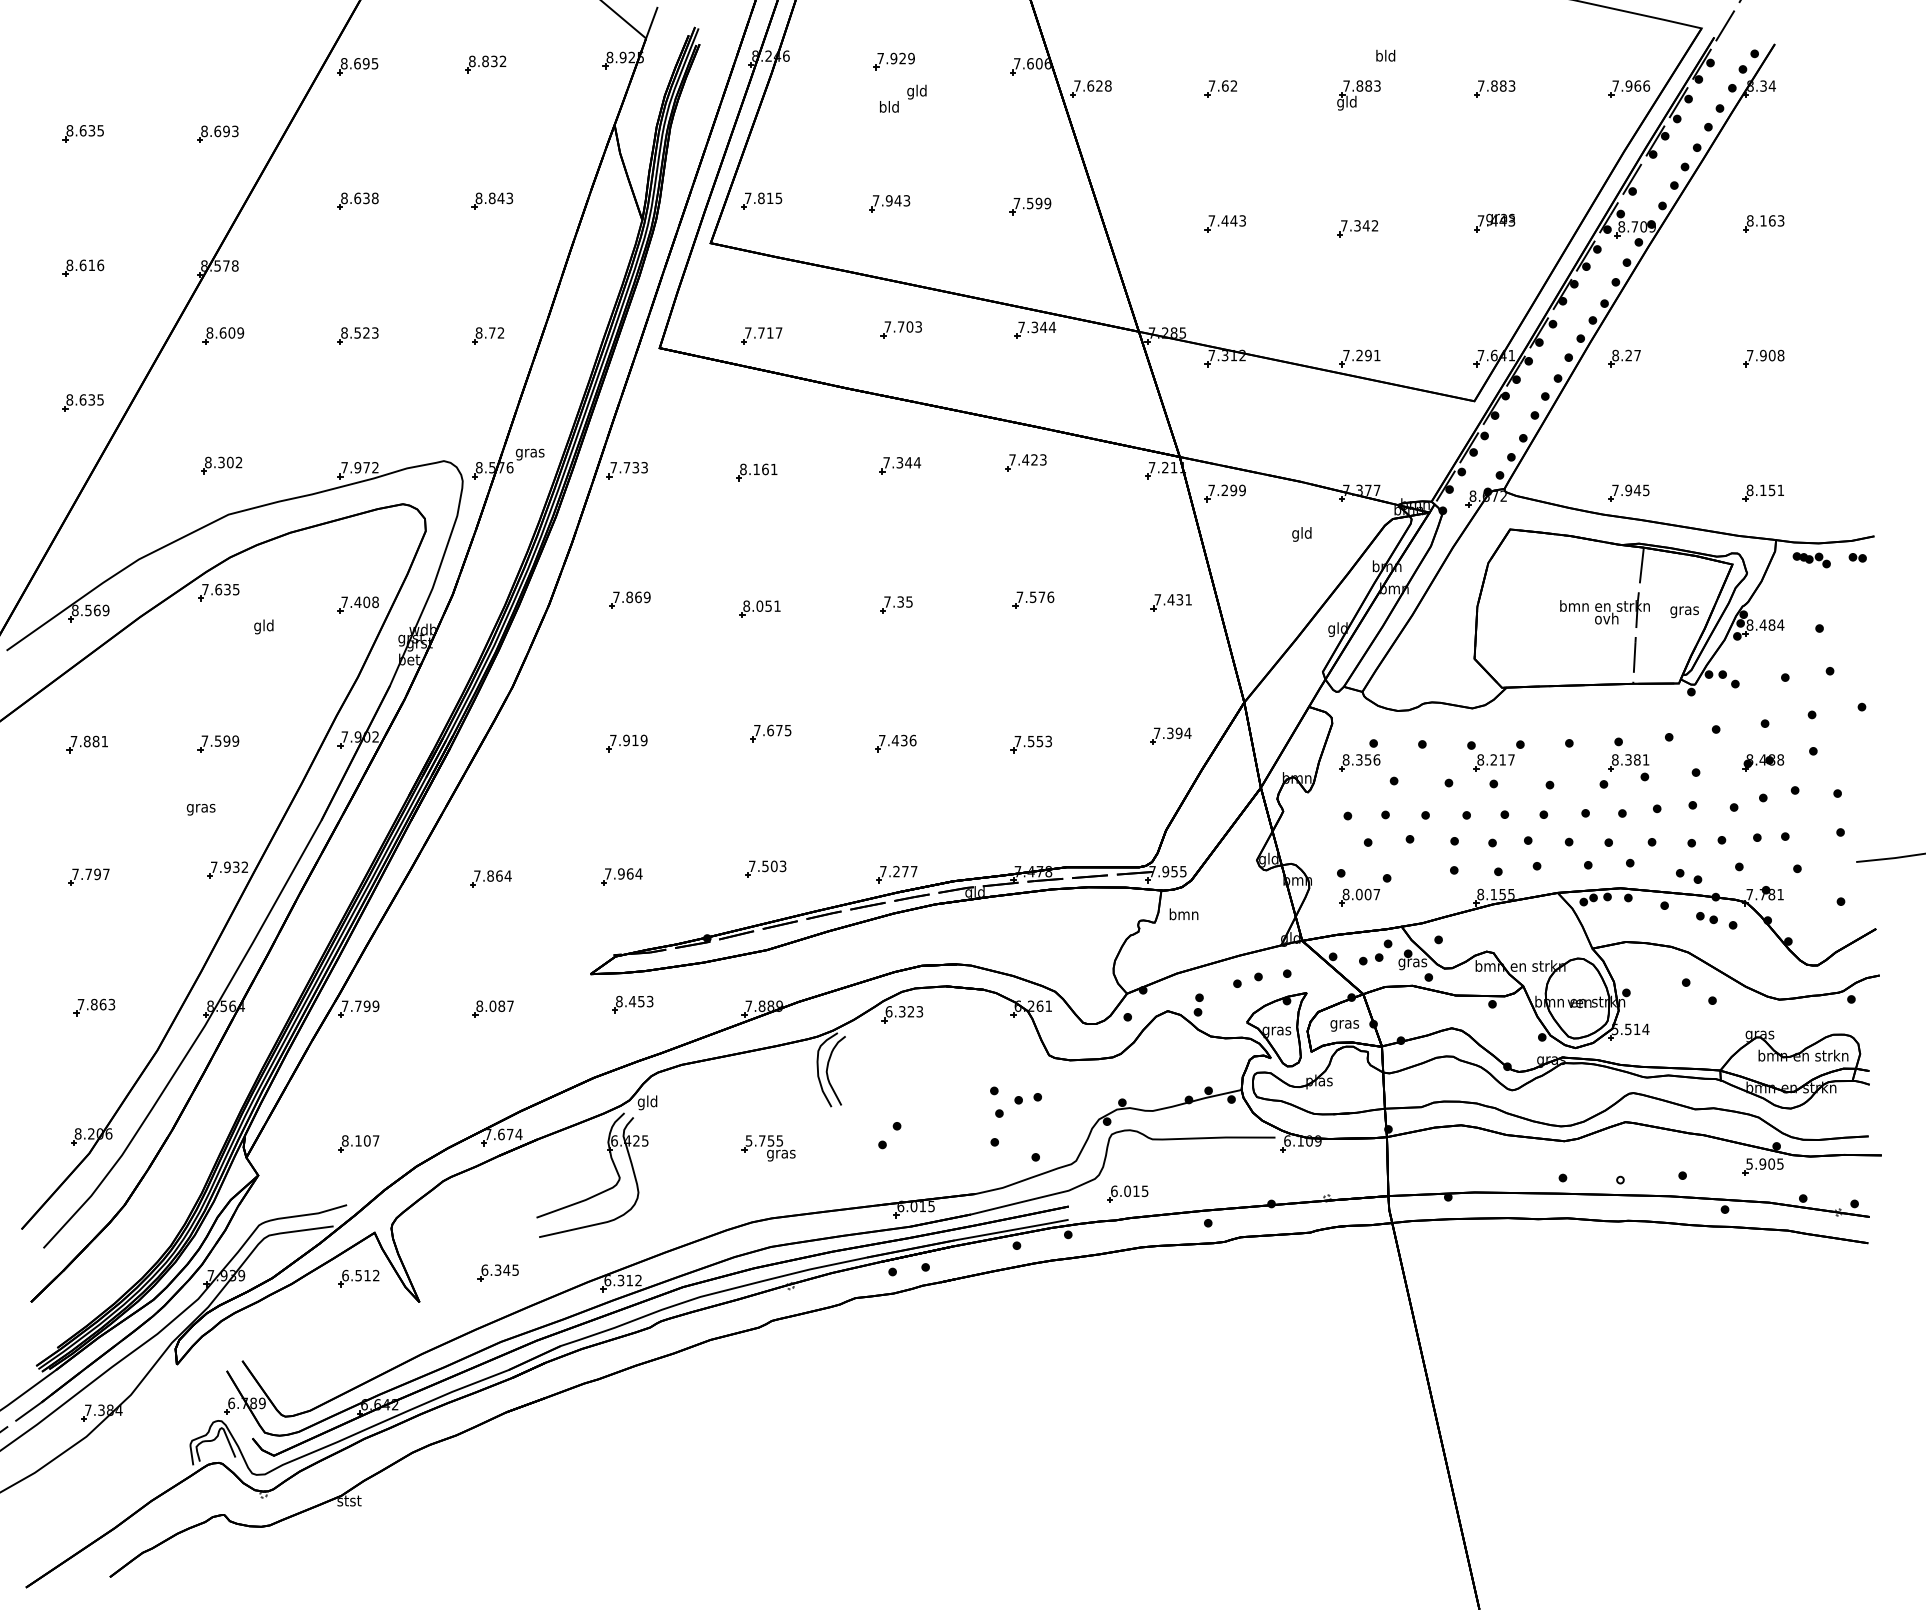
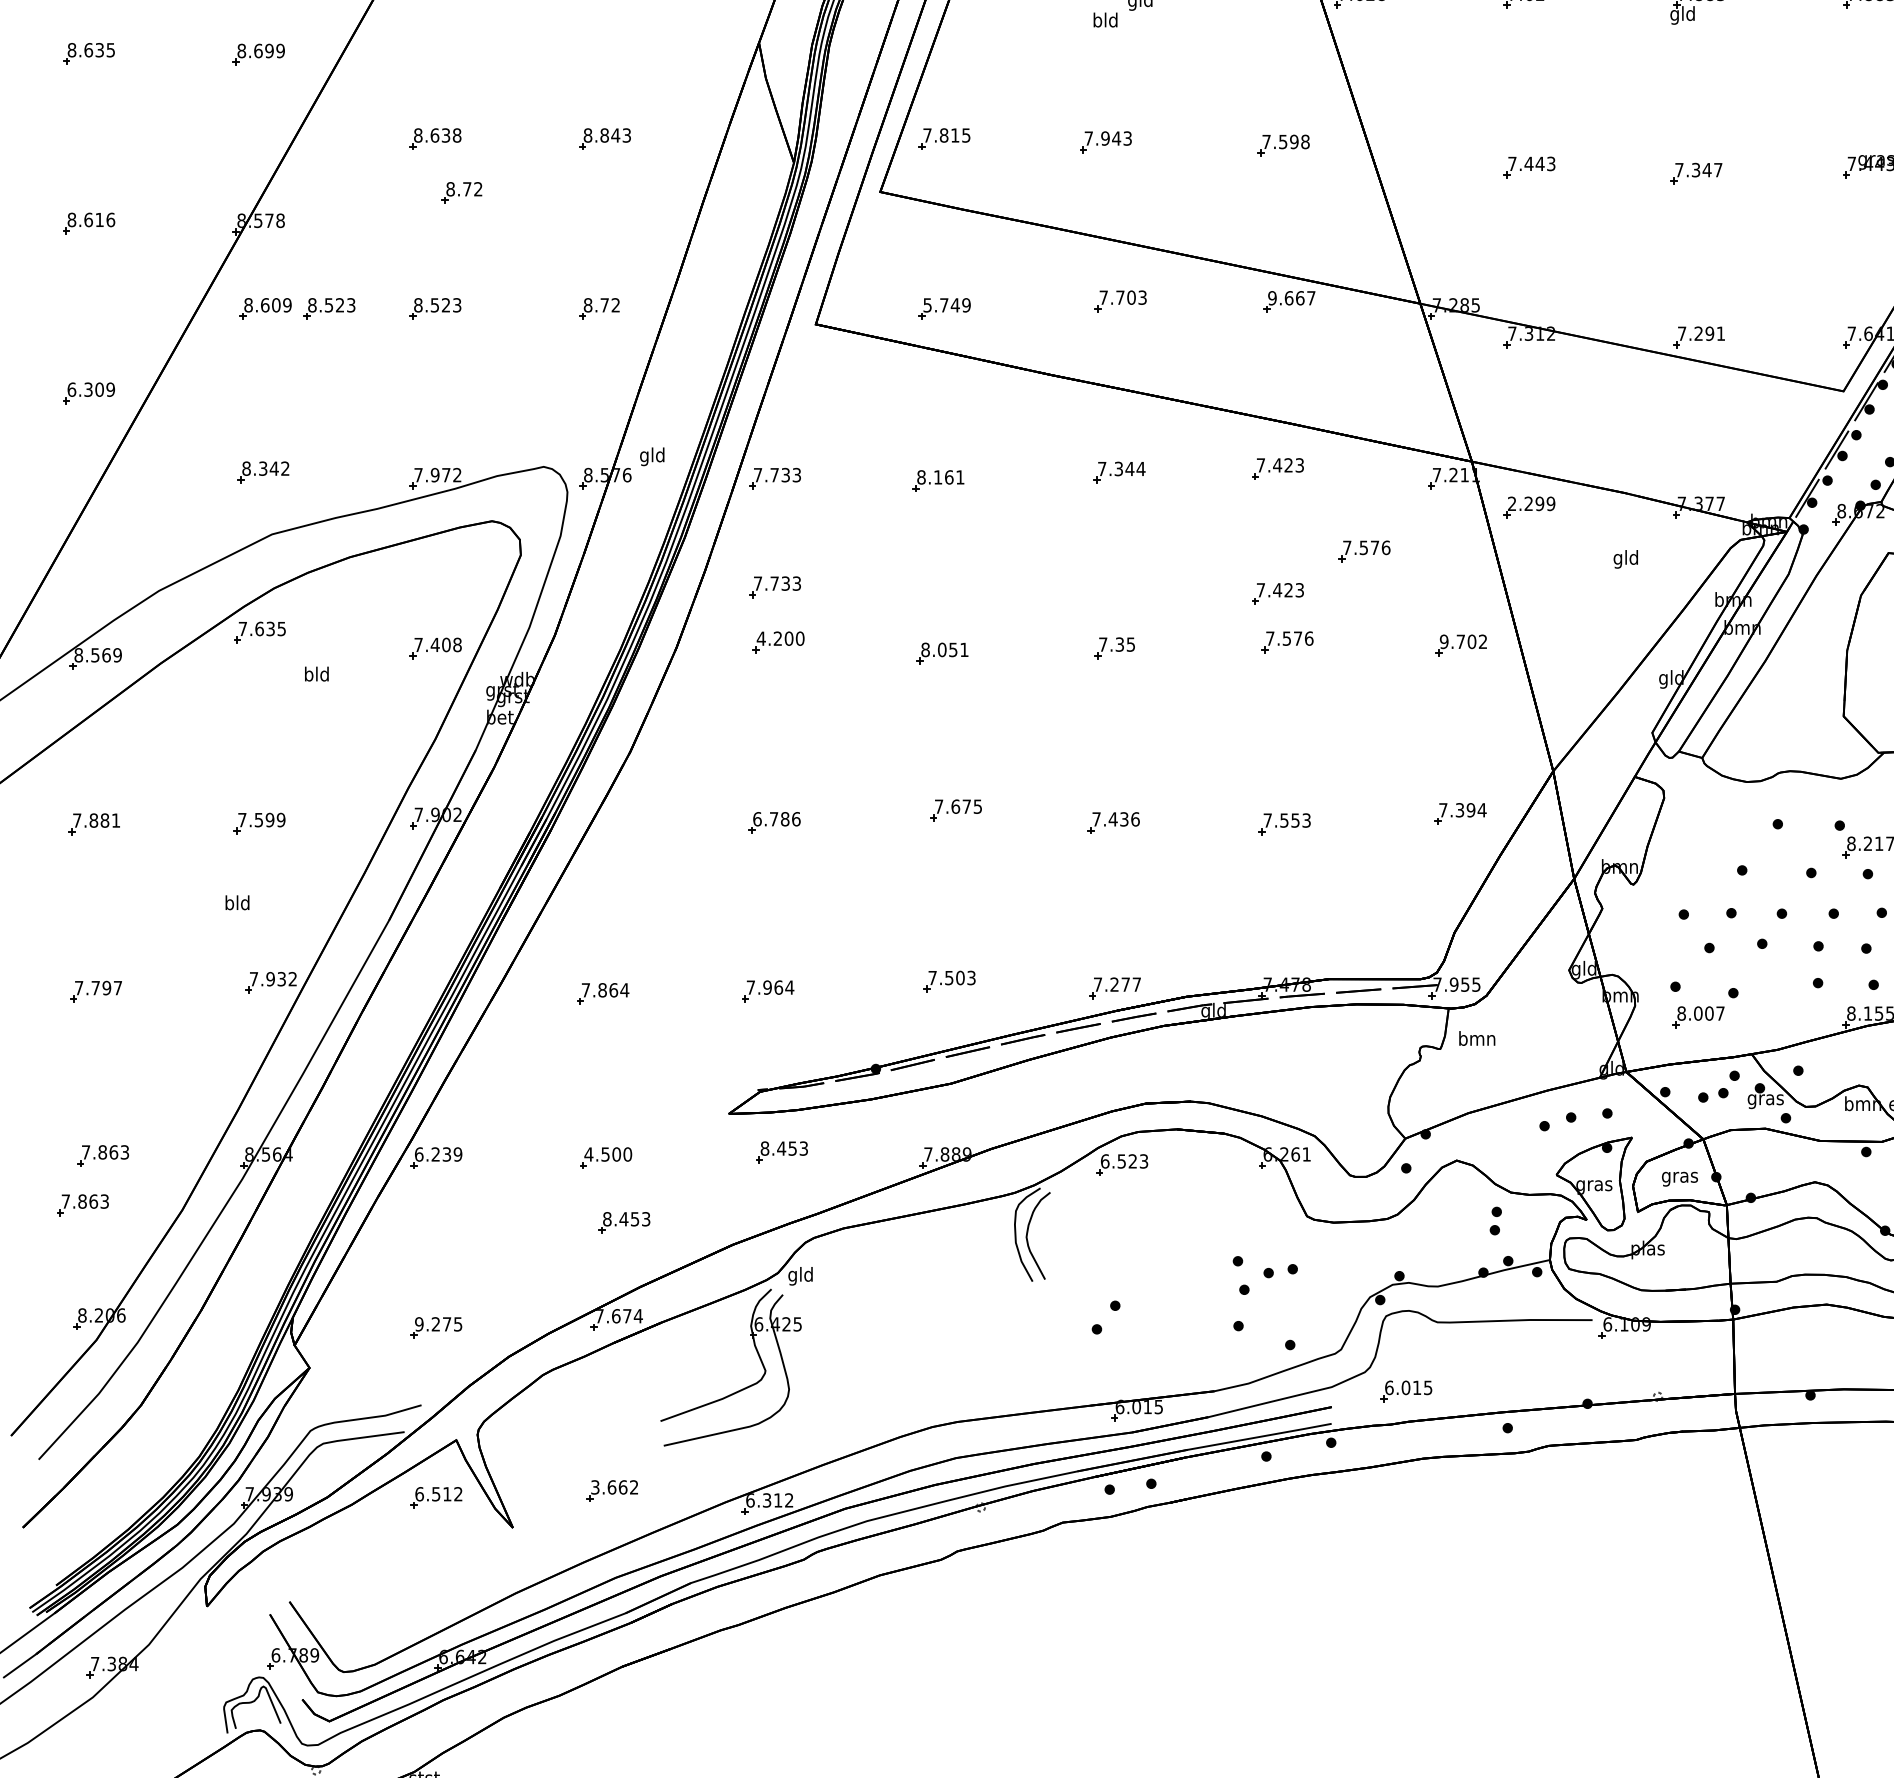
text: (234, 130) -> (279, 49), 8.693 -> 8.699
text: (1047, 203) -> (1305, 141), 7.599 -> 7.598
text: (1374, 225) -> (1717, 169), 7.342 -> 7.347
part: (378, 243) -> (461, 192), added
text: (1037, 327) -> (1292, 298), 7.344 -> 9.667
text: (763, 332) -> (946, 304), 7.717 -> 5.749
part: (273, 335) -> (328, 308), added
text: (84, 399) -> (90, 389), 8.635 -> 6.309
text: (529, 452) -> (651, 456), gras -> gld
text: (229, 462) -> (273, 468), 8.302 -> 8.342
text: (1211, 489) -> (1511, 502), 7.299 -> 2.299
part: (1094, 527) -> (1364, 550), added
part: (626, 556) -> (774, 587), added
part: (1025, 561) -> (1277, 593), added
text: (631, 597) -> (780, 638), 7.869 -> 4.200
text: (1172, 599) -> (1462, 641), 7.431 -> 9.702
text: (257, 626) -> (308, 675), gld -> bld
text: (628, 740) -> (776, 819), 7.919 -> 6.786
part: (1359, 755) -> (1698, 838), removed
text: (200, 807) -> (236, 903), gras -> bld
part: (1198, 1004) -> (1495, 1220), moved
text: (355, 1006) -> (432, 1154), 7.799 -> 6.239
text: (494, 1006) -> (607, 1154), 8.087 -> 4.500
text: (902, 1011) -> (1122, 1161), 6.323 -> 6.523
part: (78, 1046) -> (82, 1205), added
part: (507, 1060) -> (623, 1222), added
text: (360, 1140) -> (438, 1323), 8.107 -> 9.275
part: (768, 1148) -> (953, 1333), removed
text: (499, 1269) -> (613, 1486), 6.345 -> 3.662

